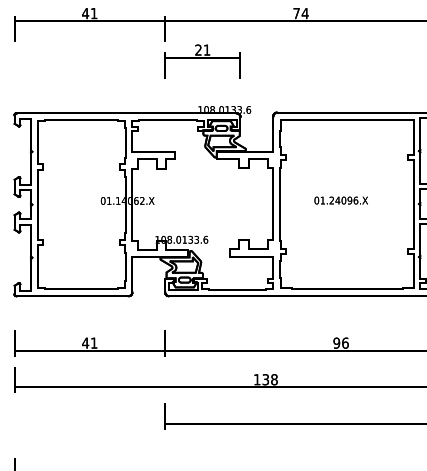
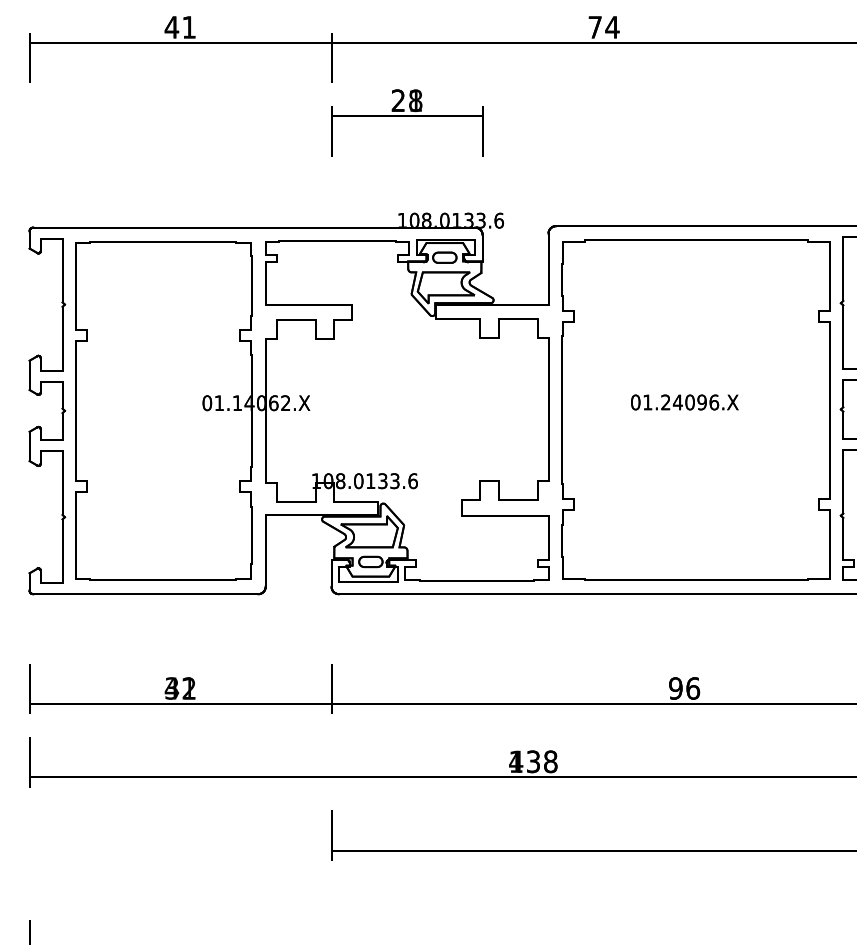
text: (206, 49) -> (414, 99), 21 -> 28
text: (89, 342) -> (179, 687), 41 -> 32
text: (256, 379) -> (514, 761), 138 -> 438

